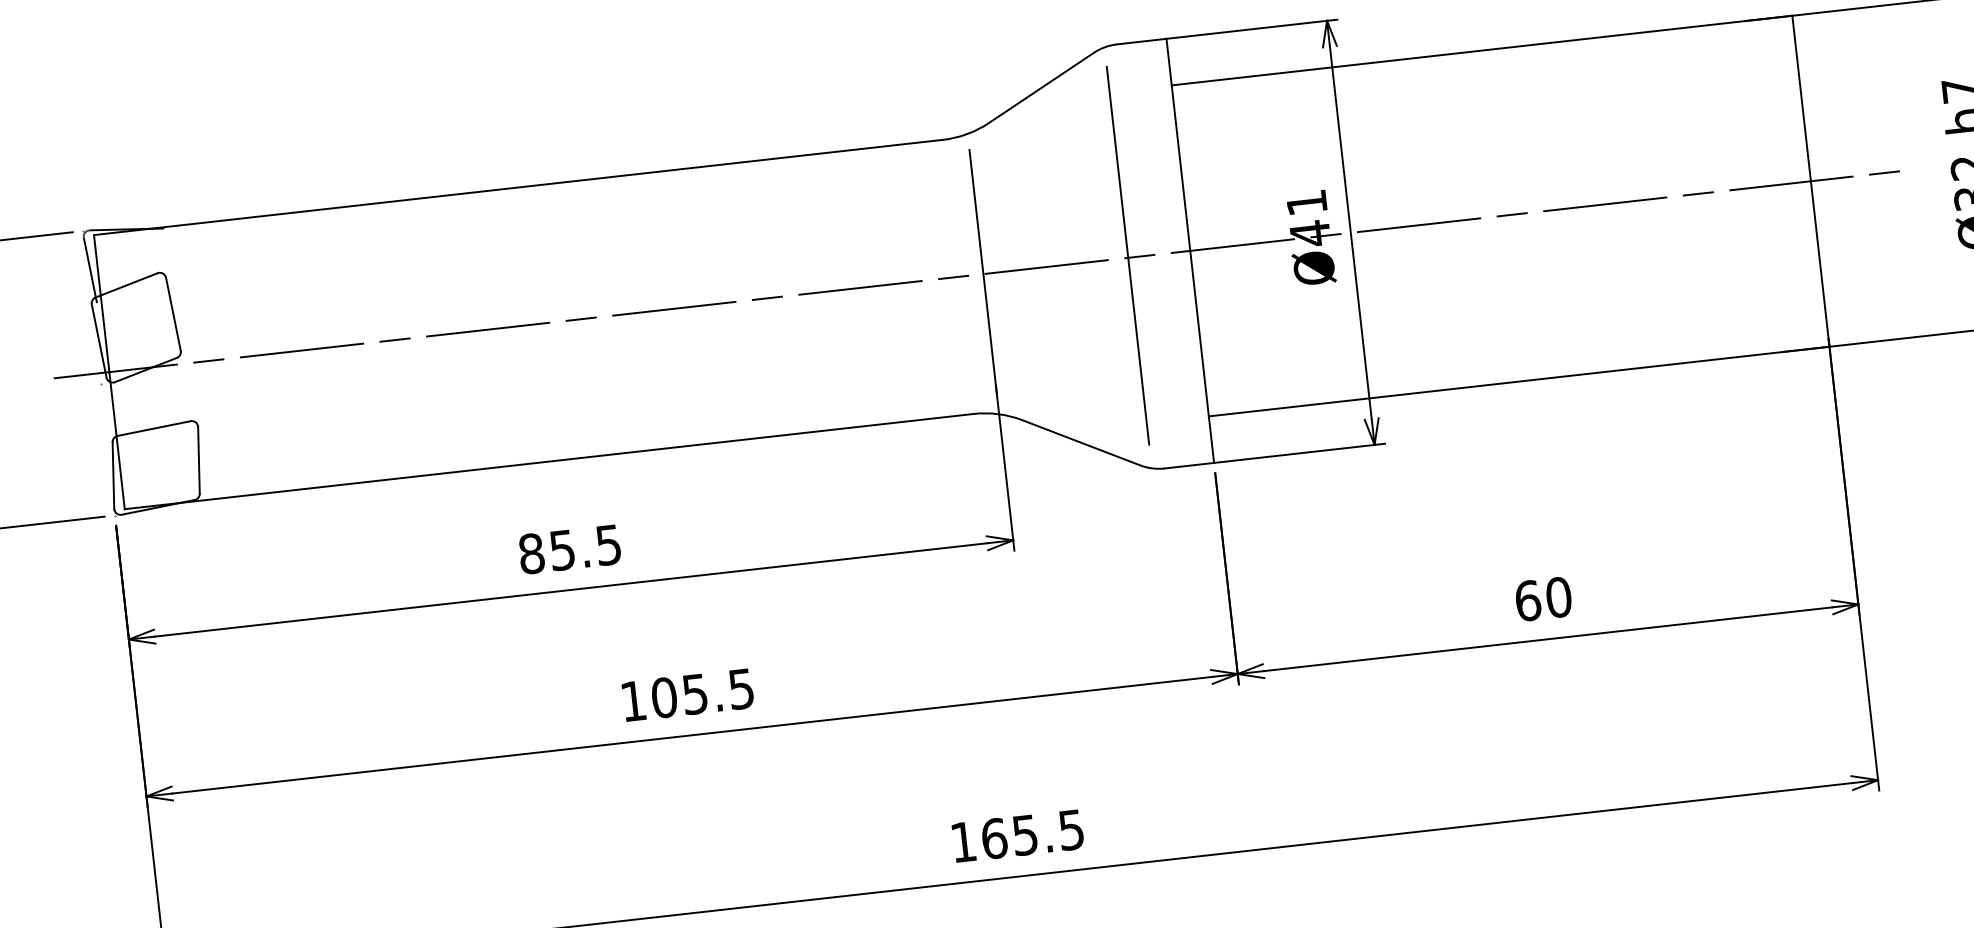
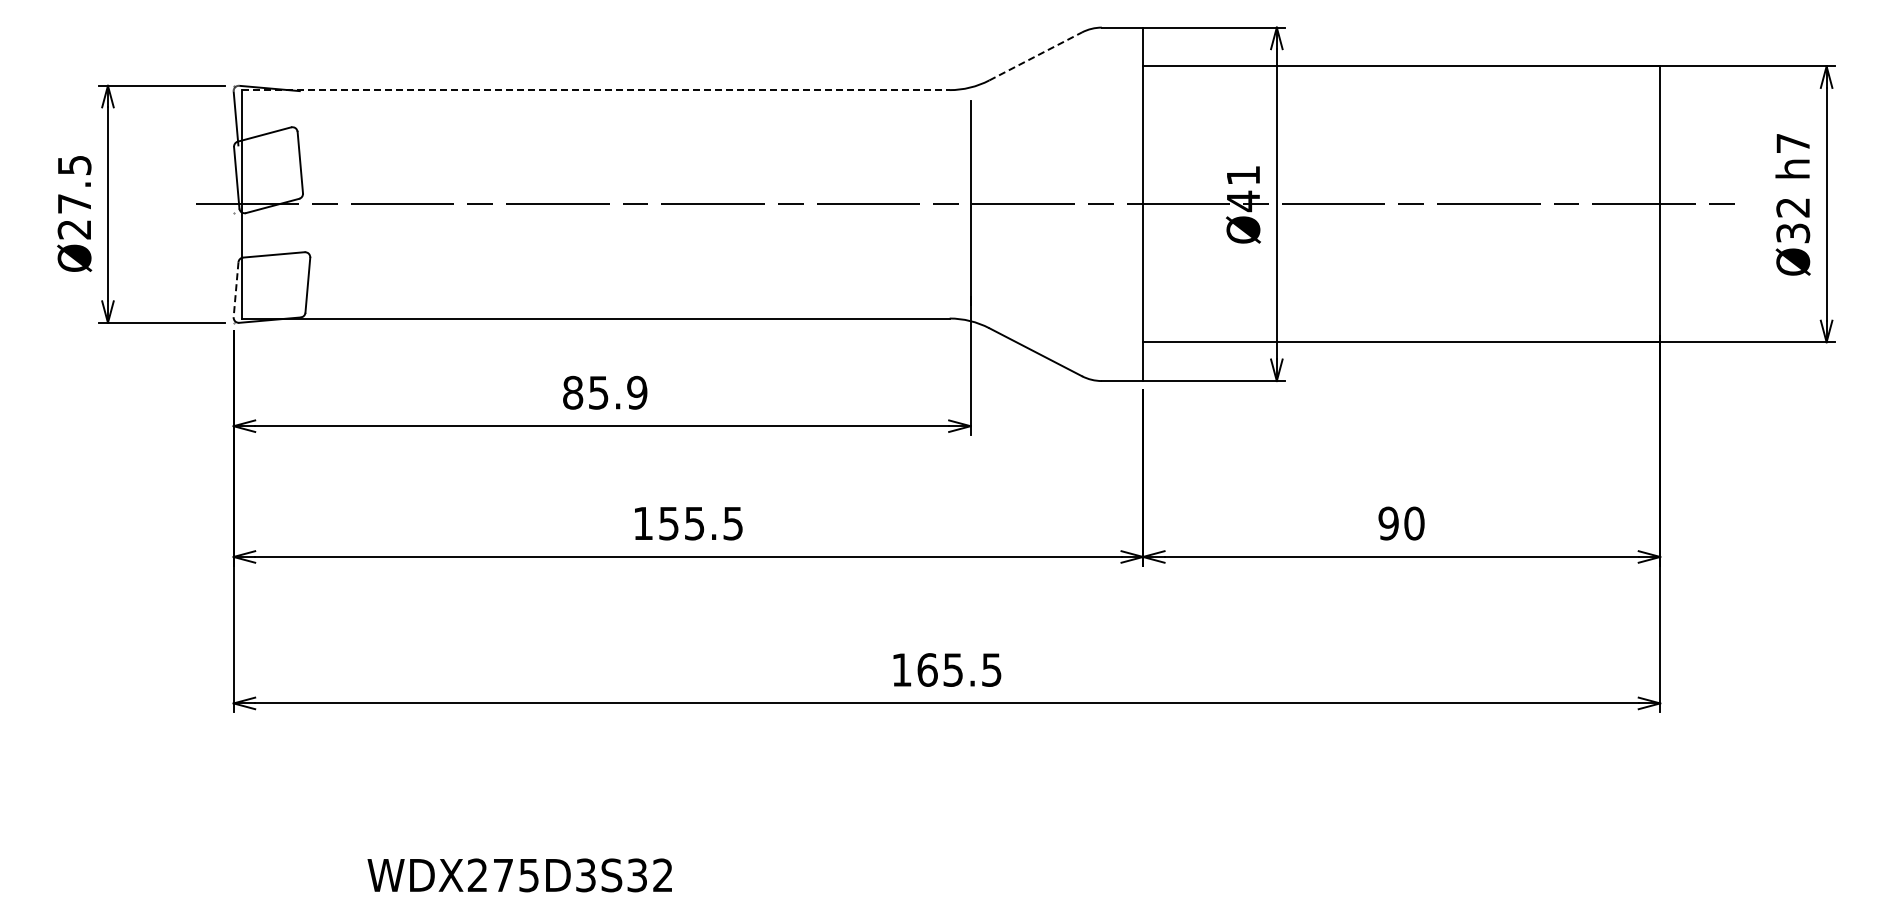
line: (1042, 87) -> (1036, 56), solid -> dashed
line: (517, 188) -> (595, 90), solid -> dashed
line: (1128, 255) -> (1091, 202), removed
line: (113, 475) -> (236, 289), solid -> dashed
text: (608, 544) -> (637, 392), 85.5 -> 85.9
text: (1527, 600) -> (1388, 523), 60 -> 90
text: (664, 697) -> (669, 523), 105.5 -> 155.5

